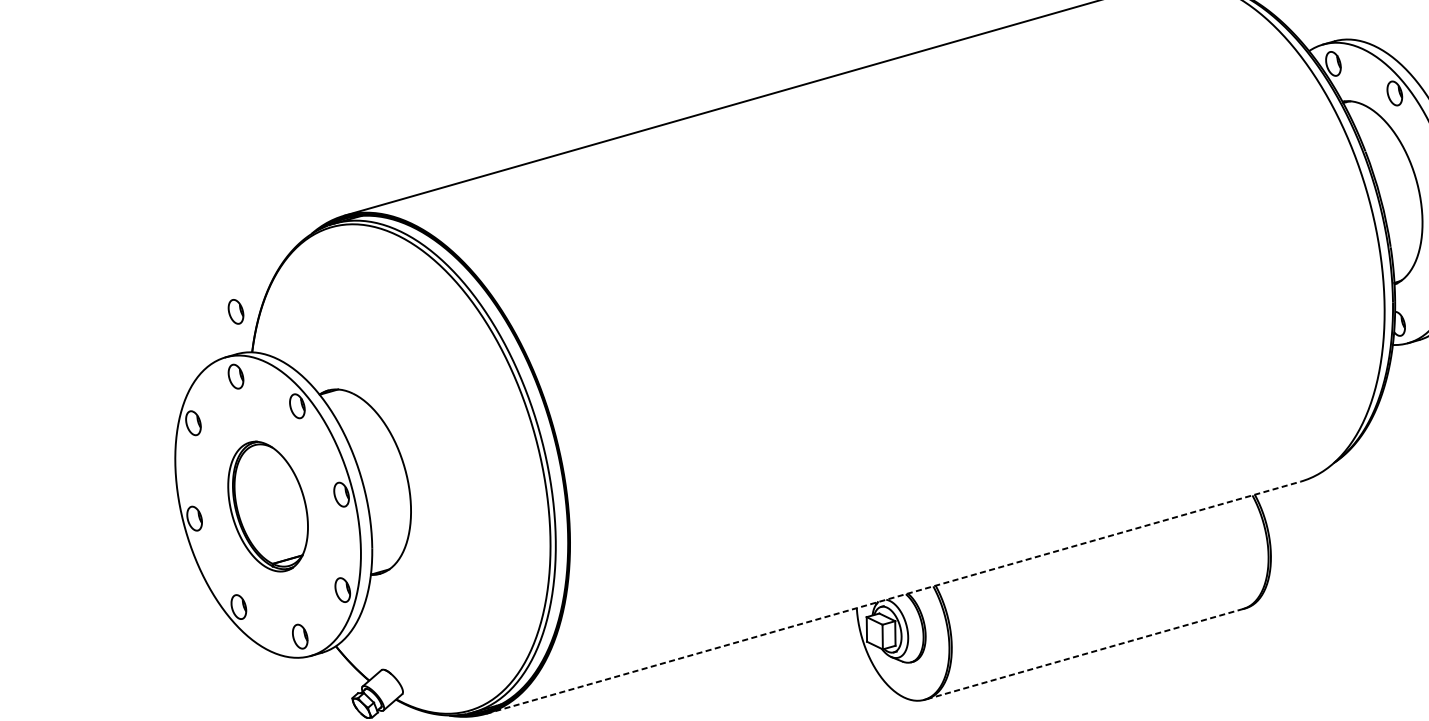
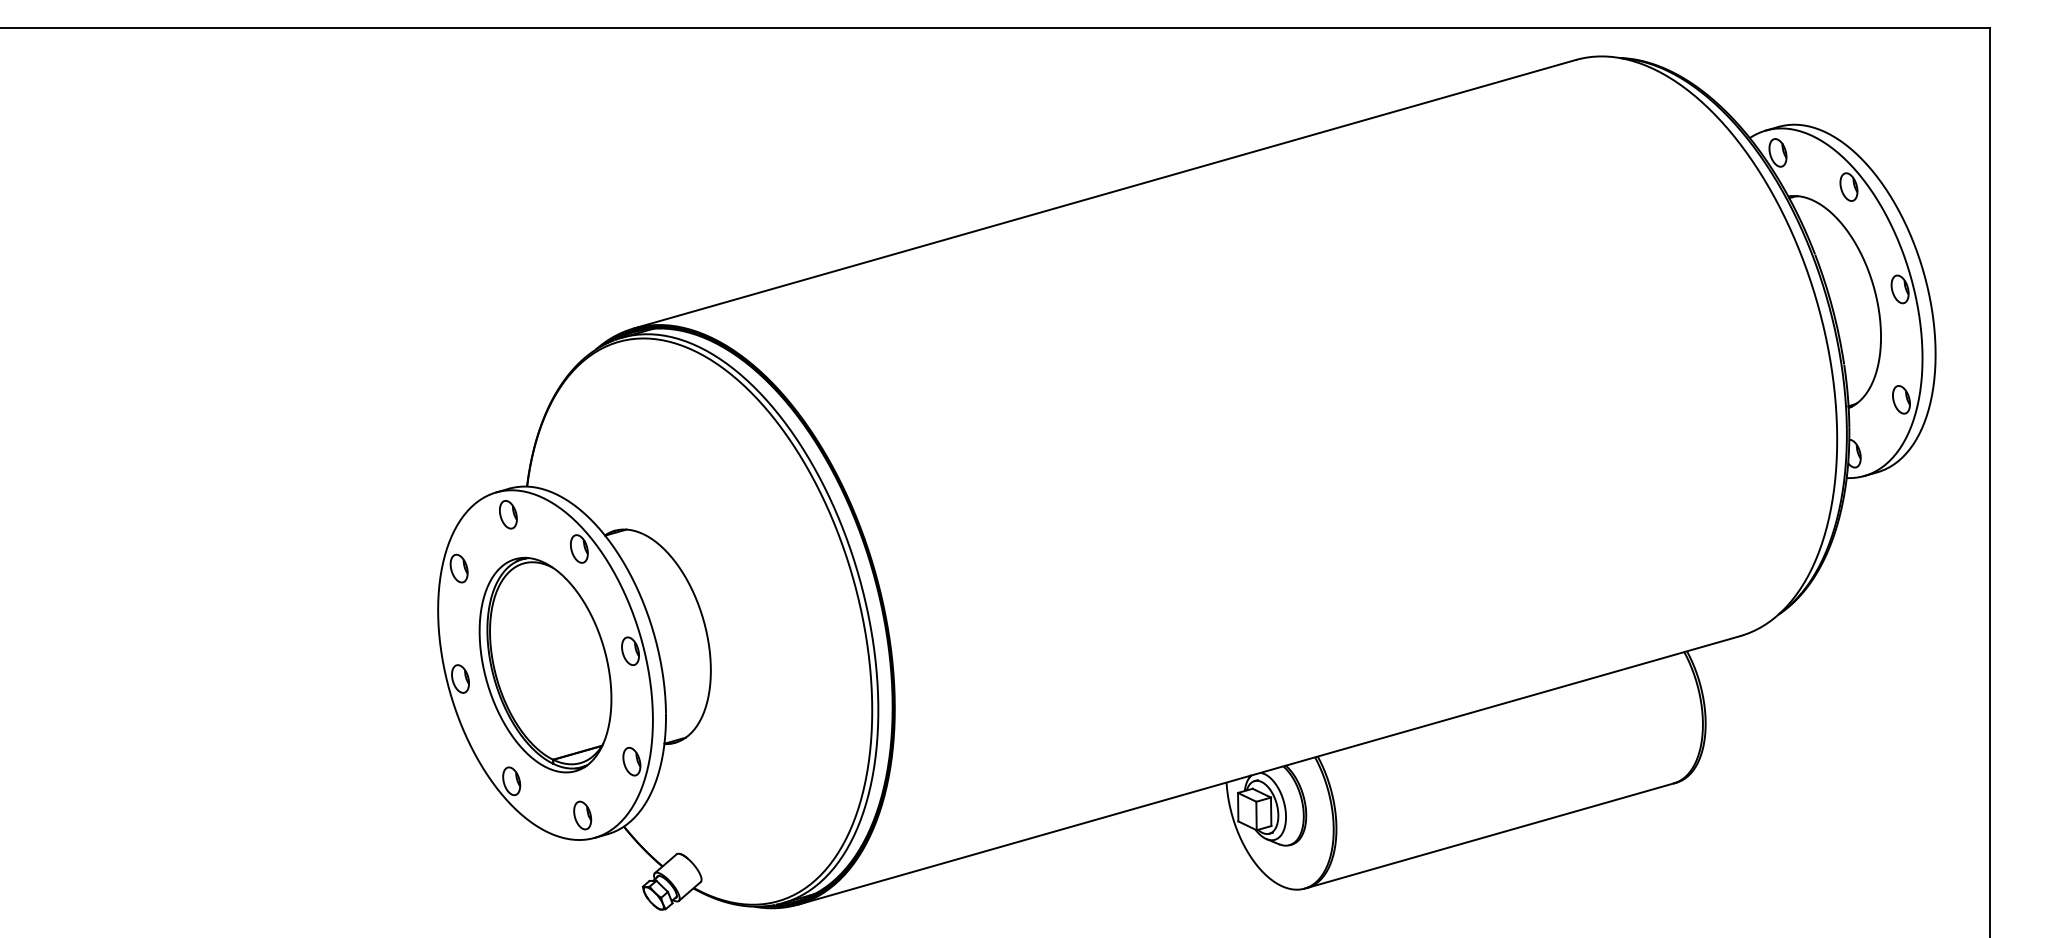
part: (236, 311) -> (508, 439), removed
part: (268, 506) -> (545, 664), size x1.43
line: (893, 597) -> (1268, 770), dashed -> solid
line: (1084, 653) -> (1490, 835), dashed -> solid

